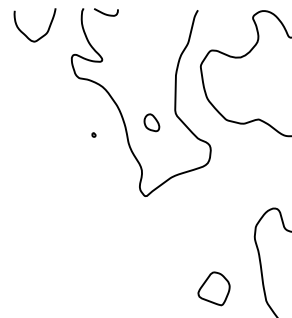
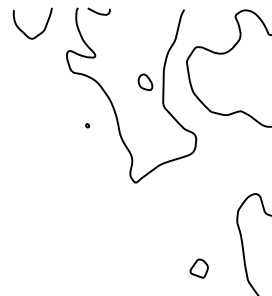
part: (151, 121) -> (145, 81), moved
part: (213, 288) -> (198, 268), size x0.6

